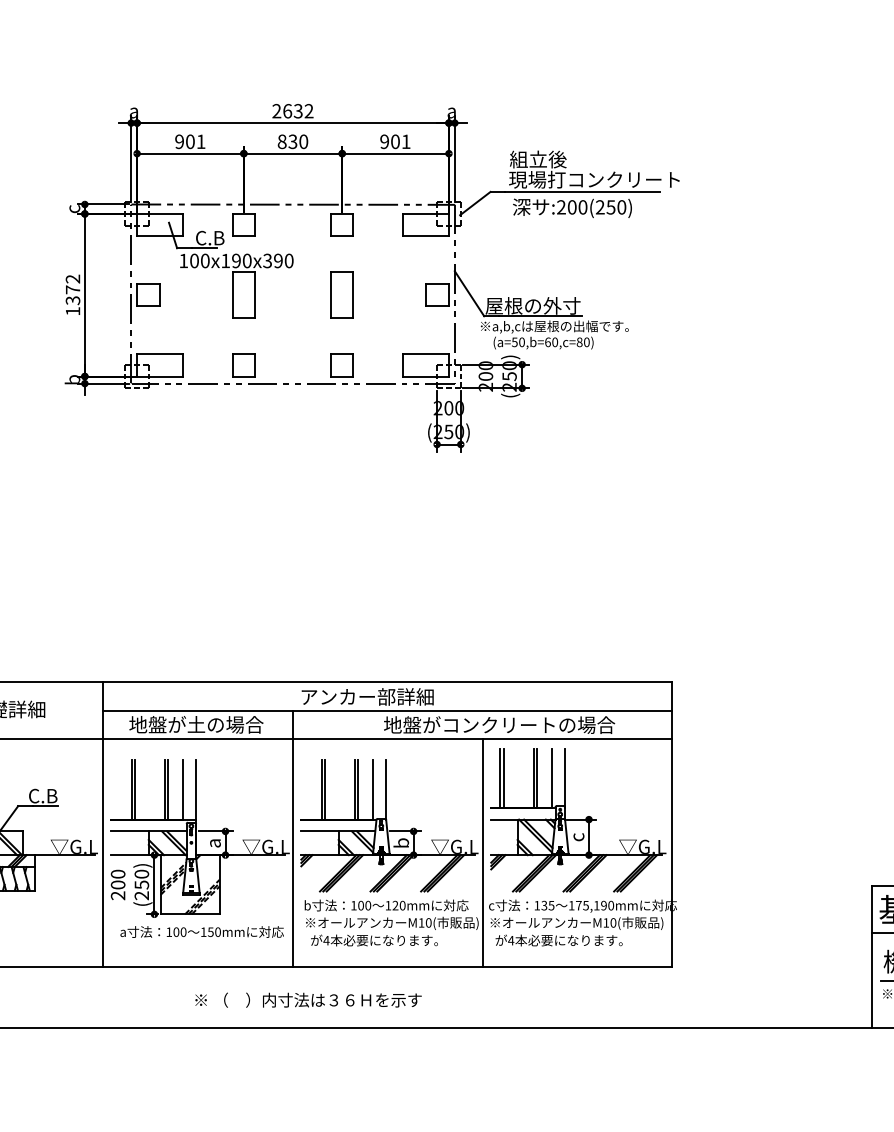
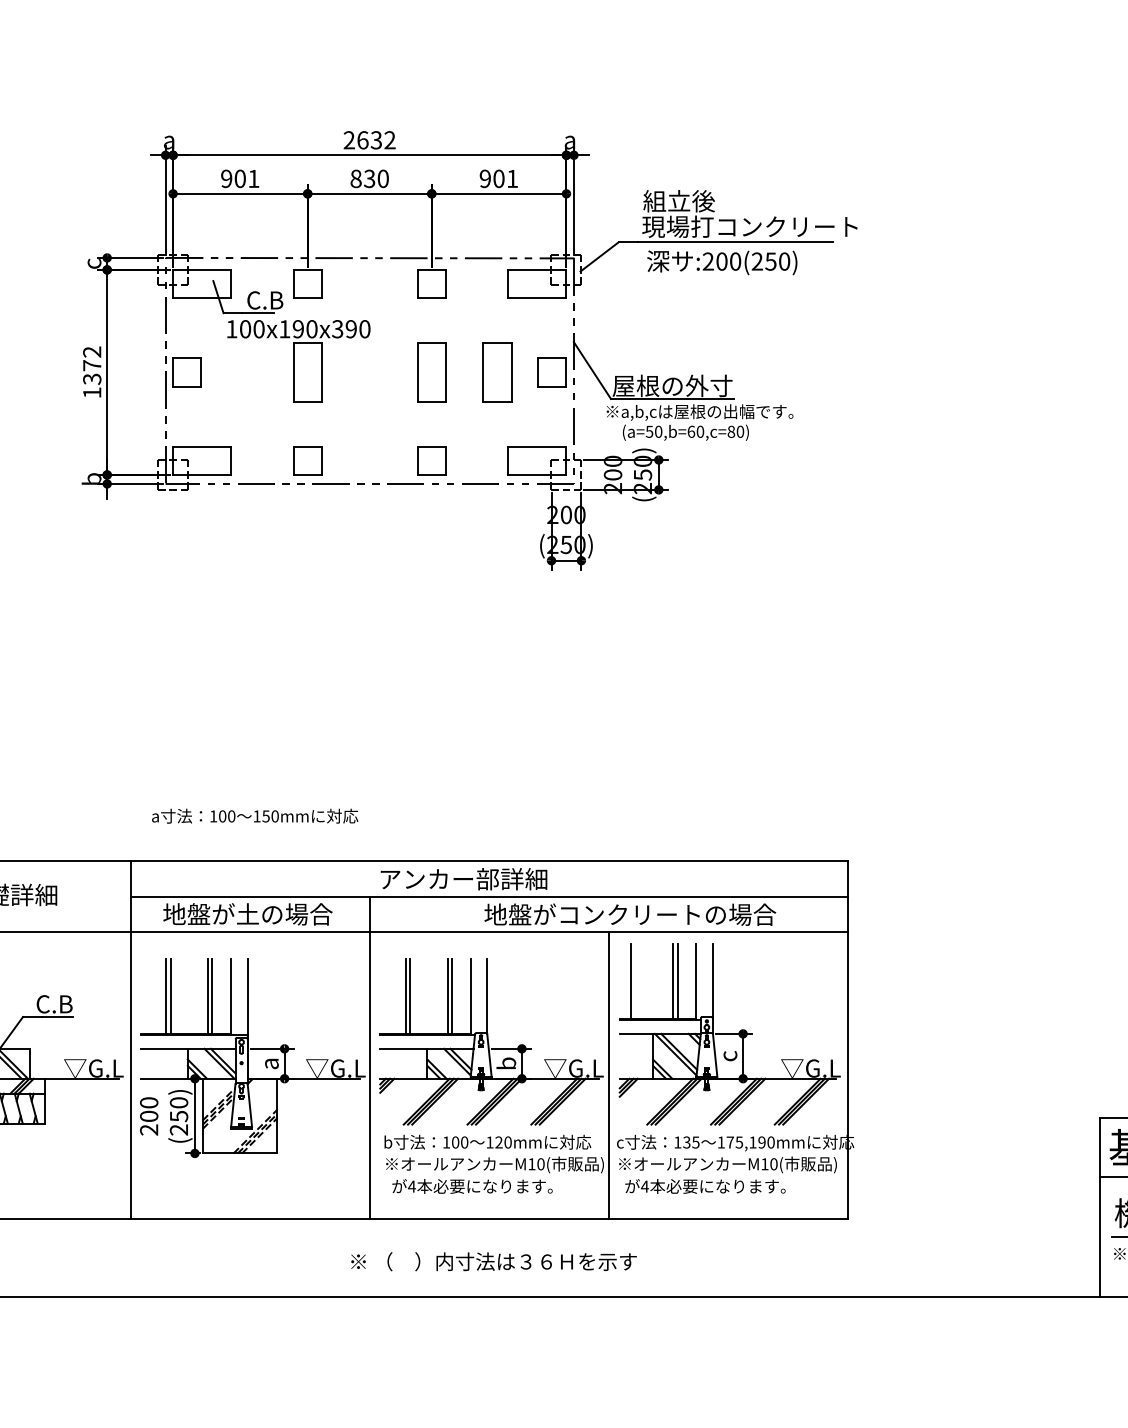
part: (393, 294) -> (496, 371), added
line: (504, 777) -> (636, 980), removed
text: (201, 931) -> (254, 815), moved
text: (308, 999) -> (493, 1260), moved

